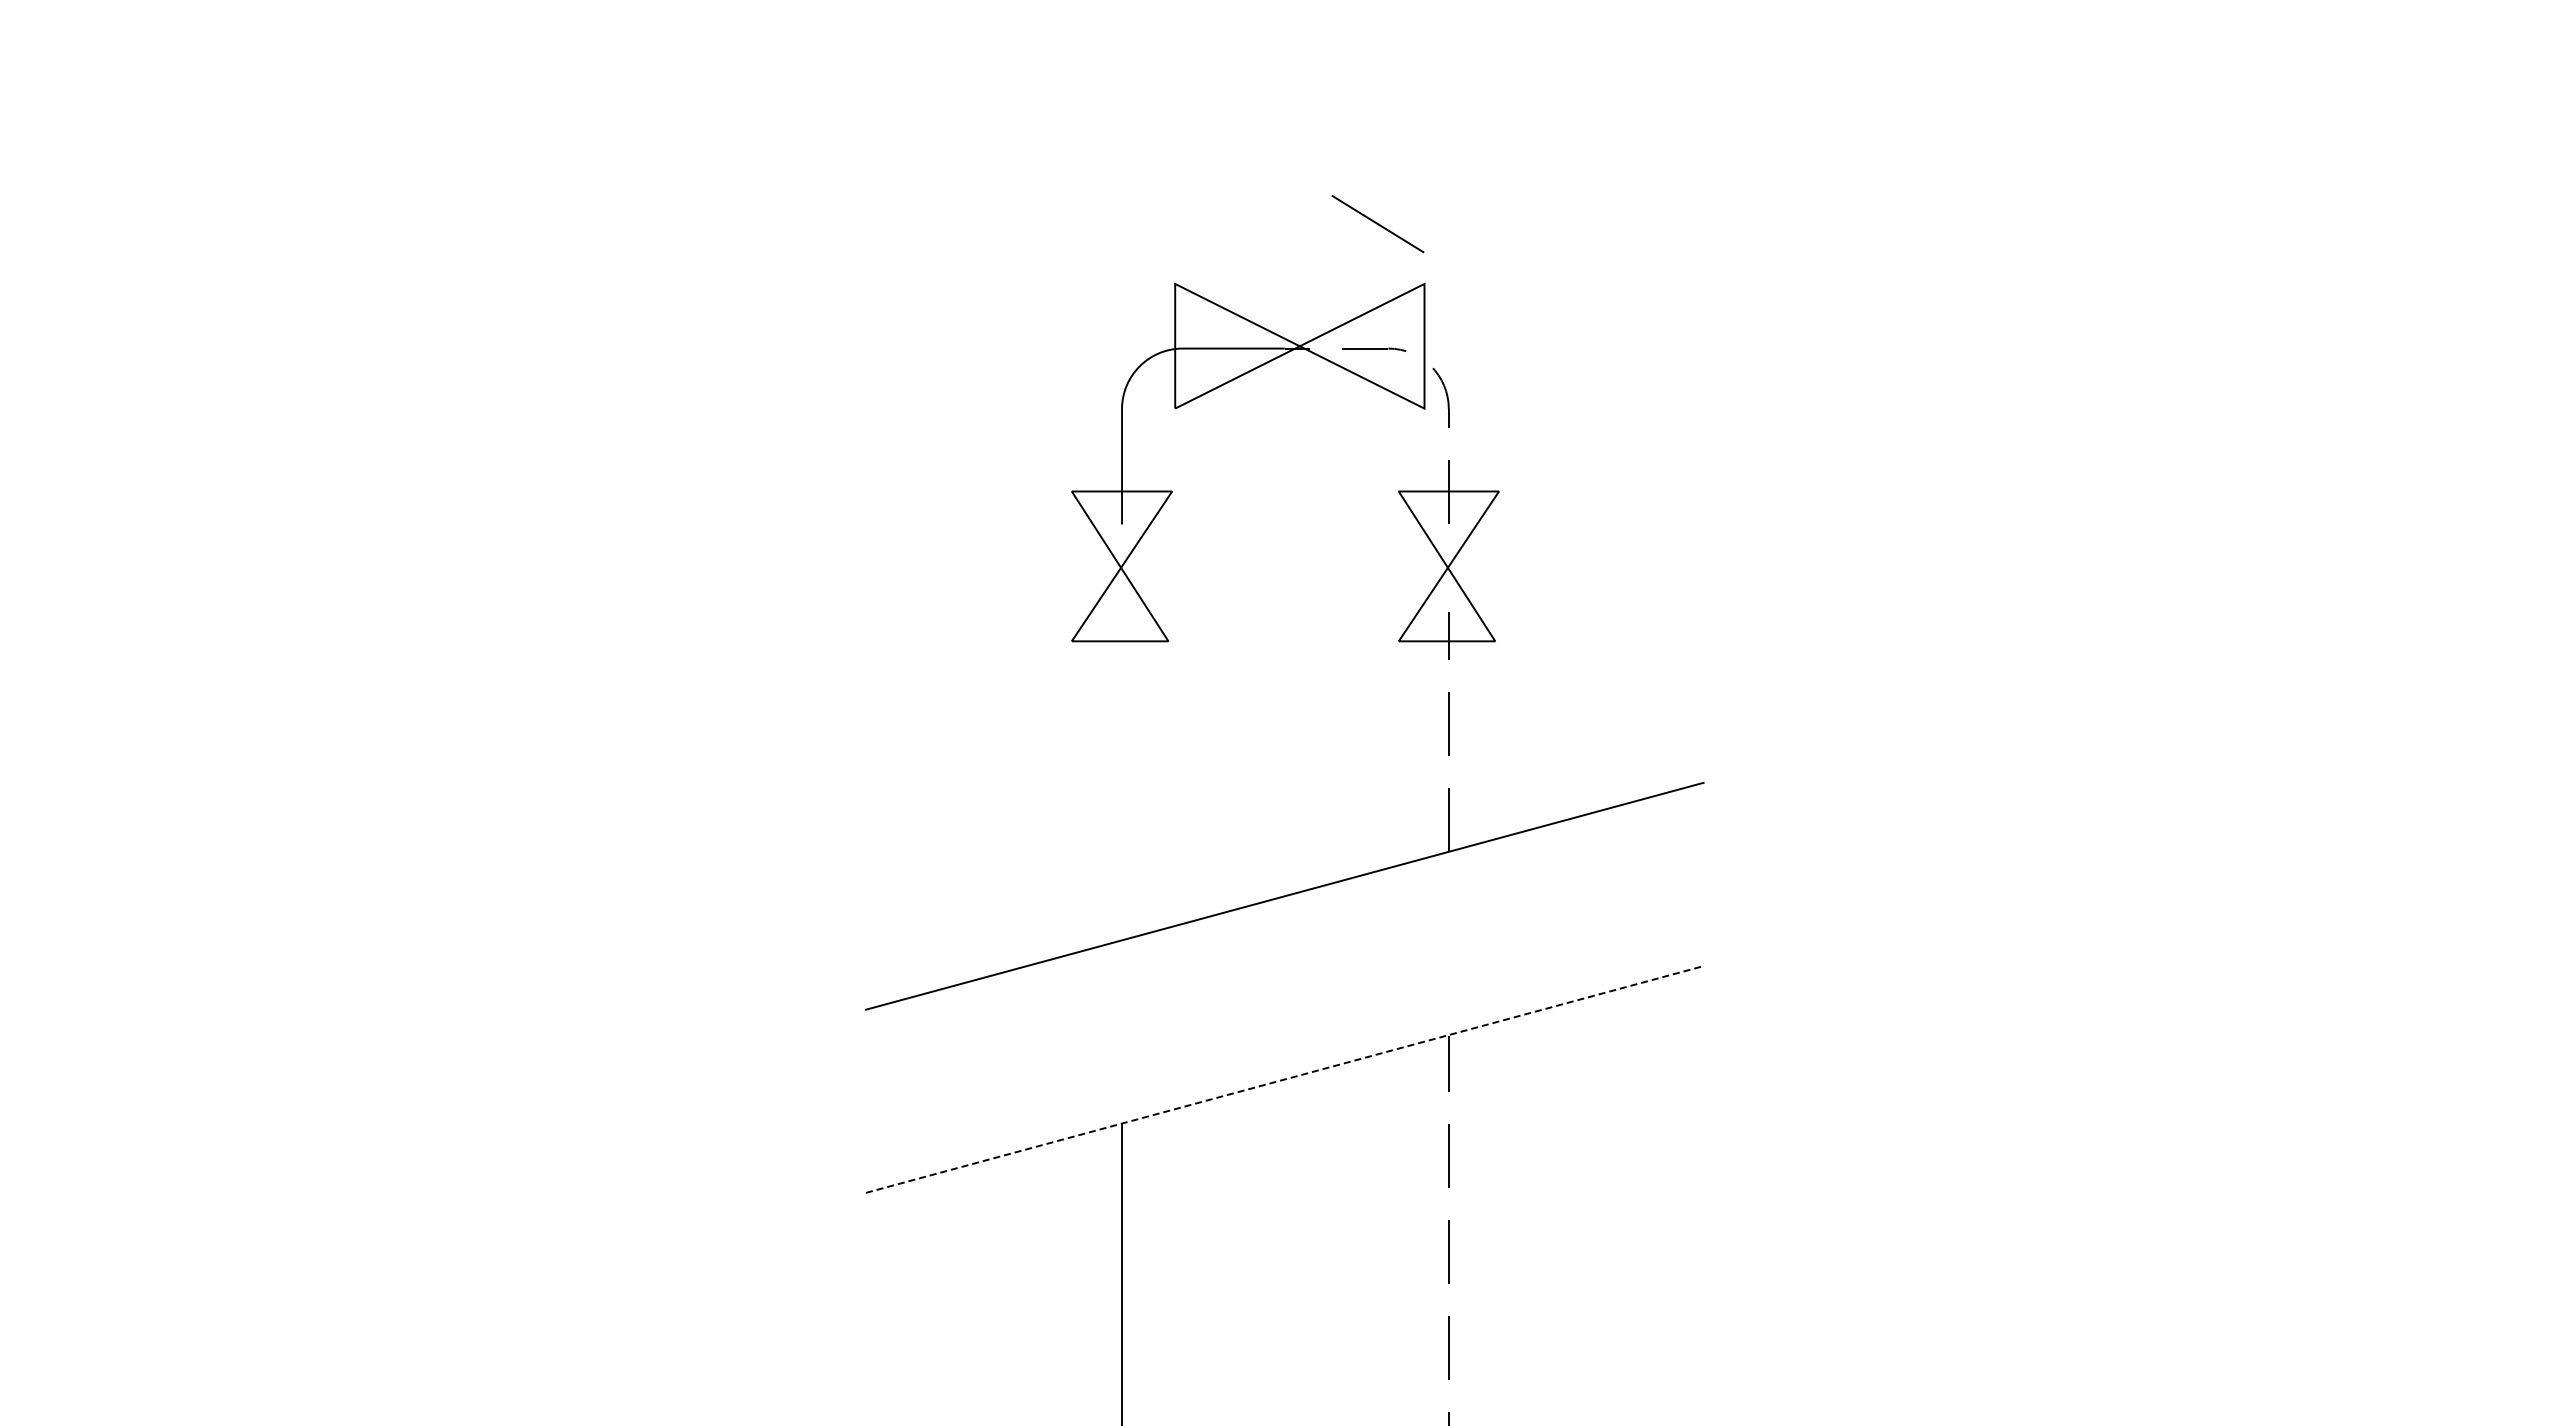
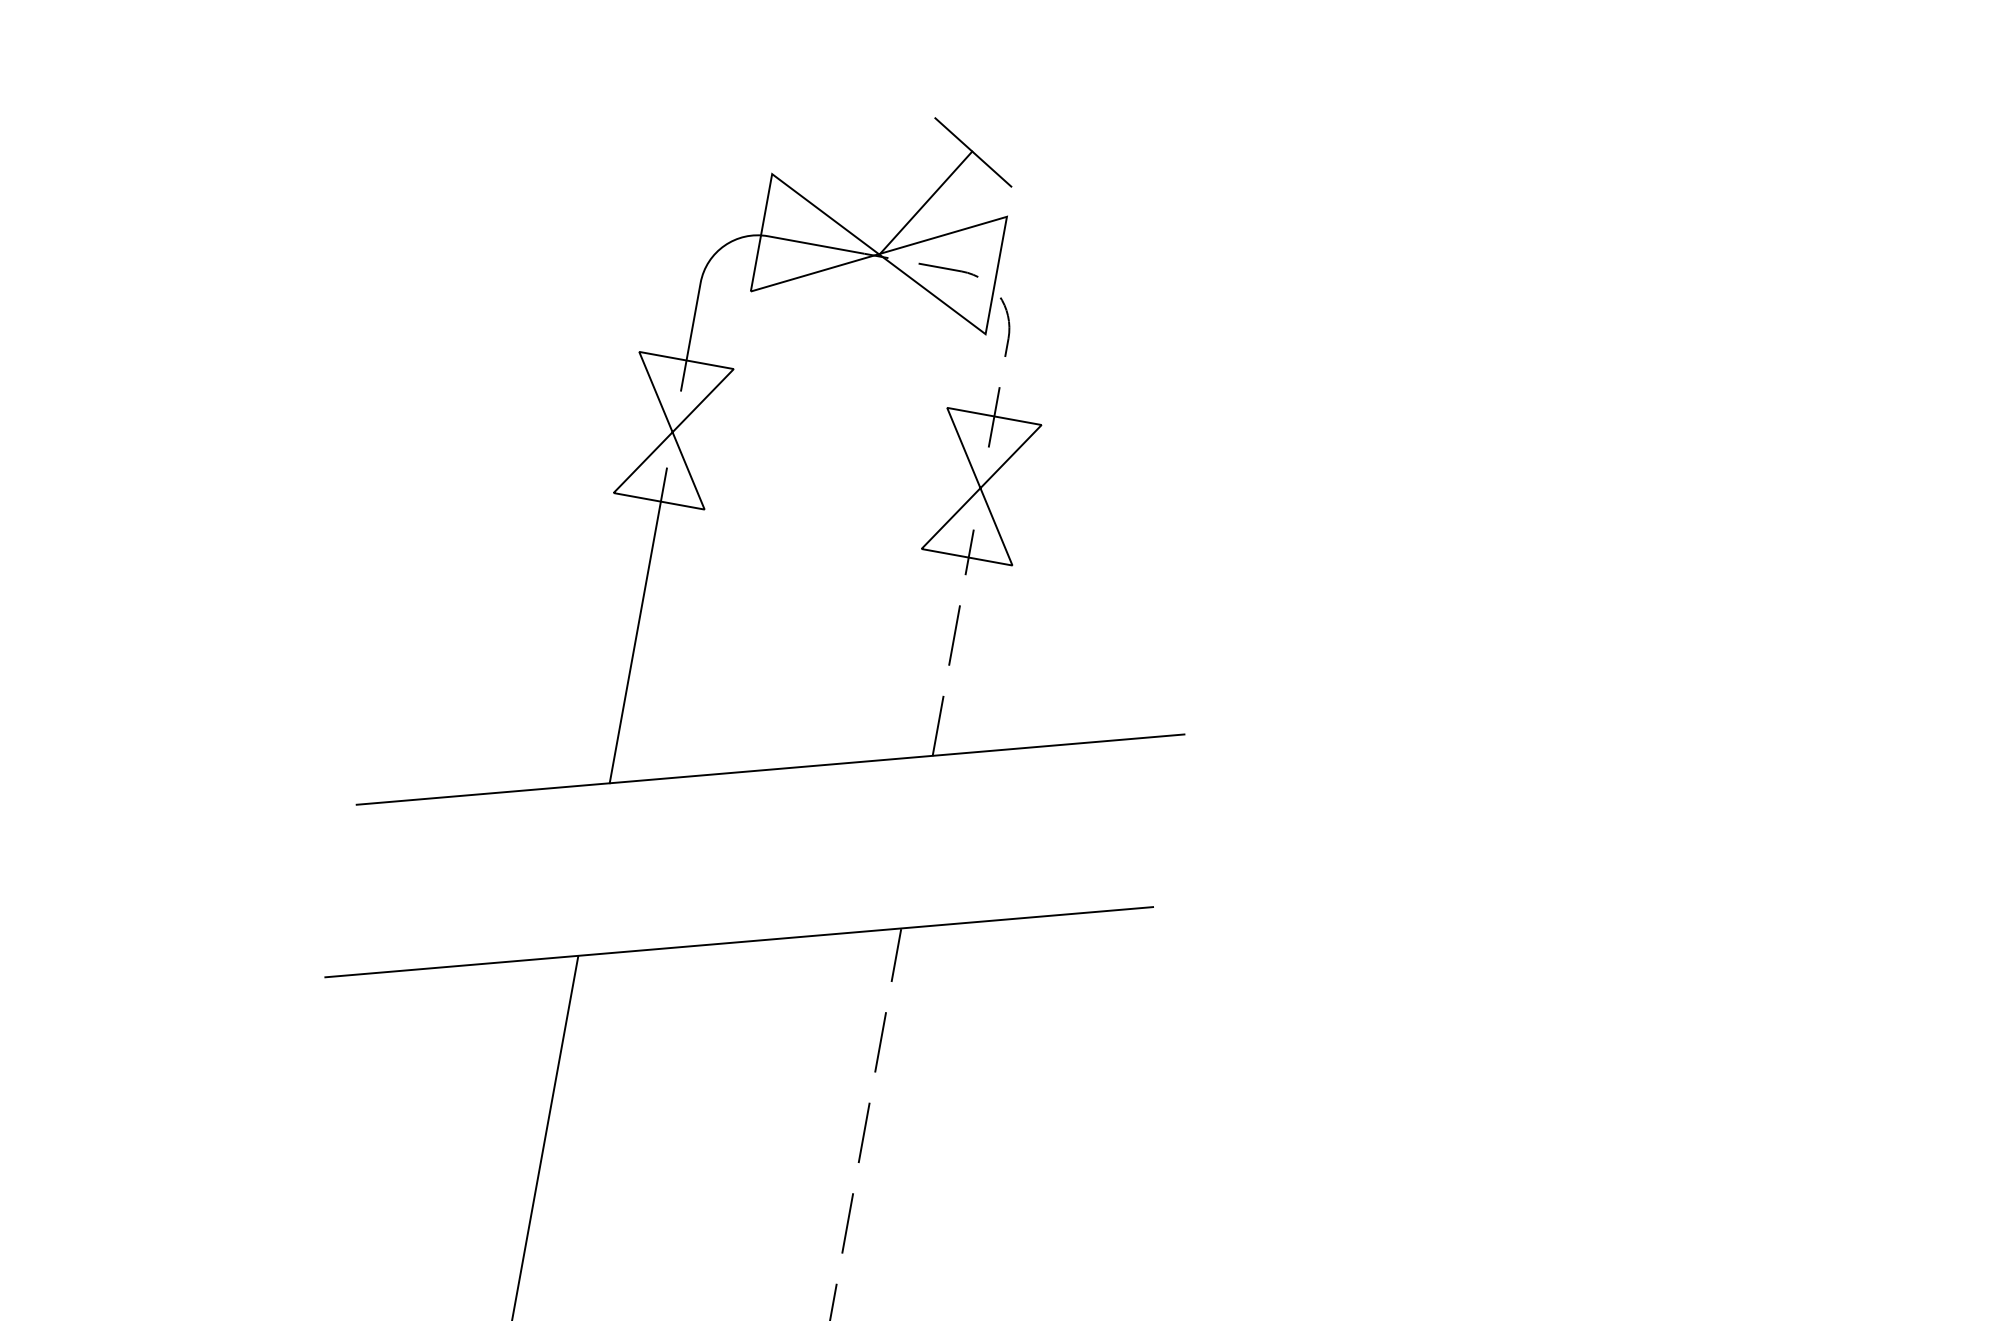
line: (1337, 285) -> (924, 203), added
line: (1122, 773) -> (638, 626), added
line: (1284, 1079) -> (738, 942), dashed -> solid

